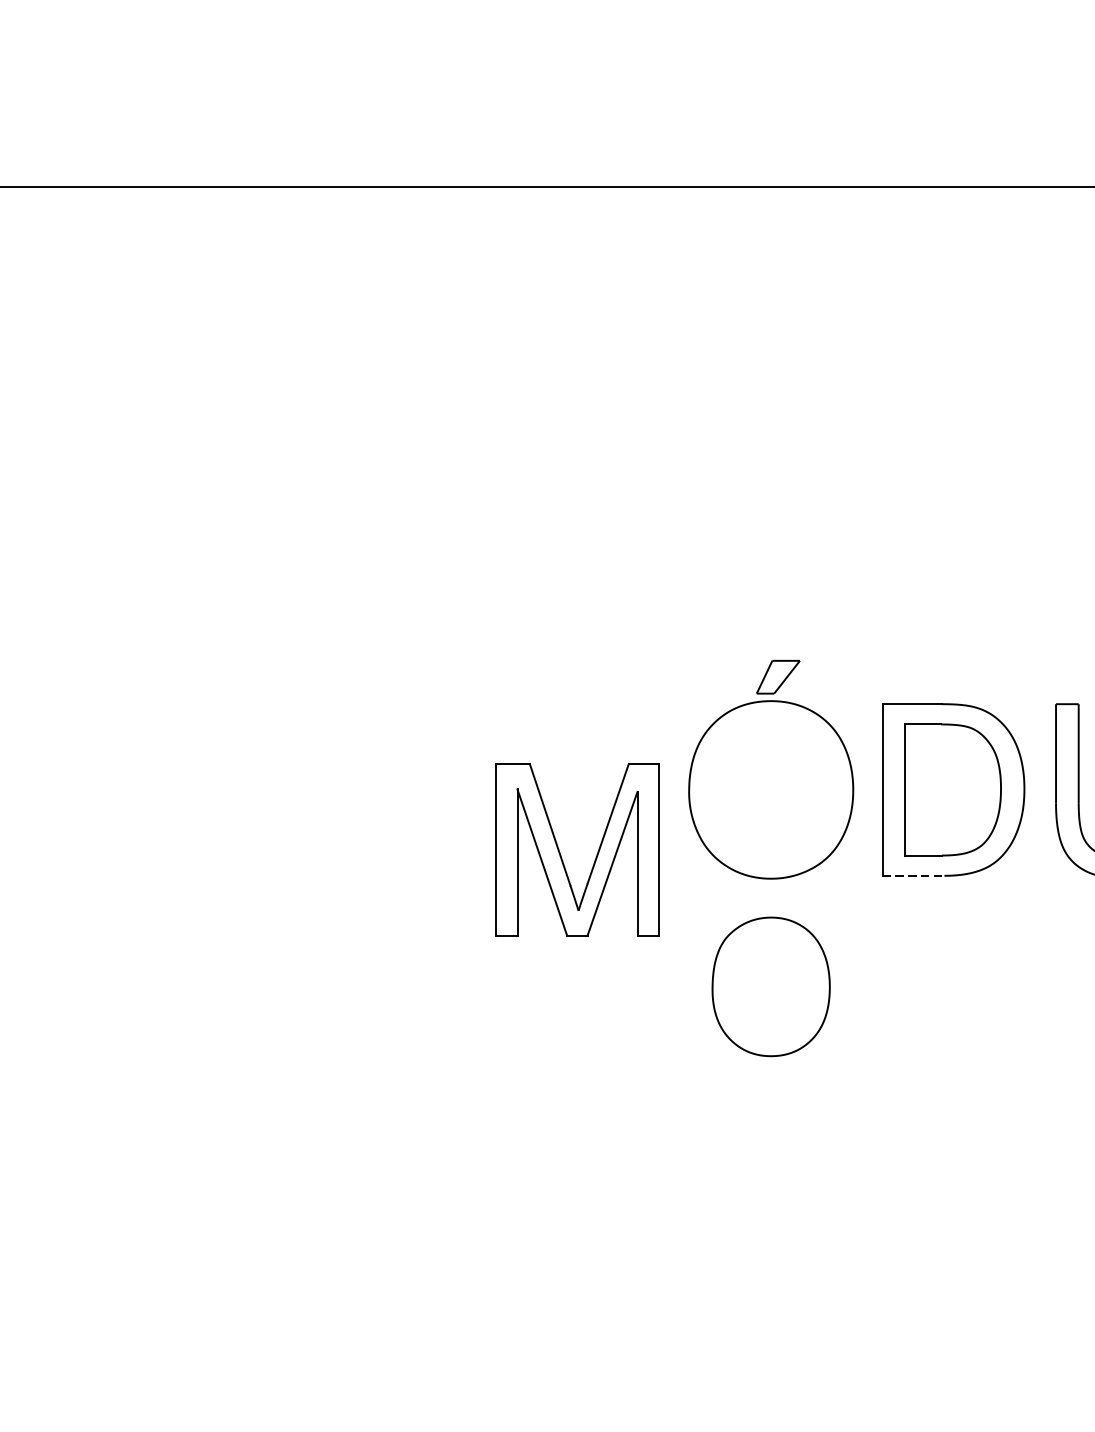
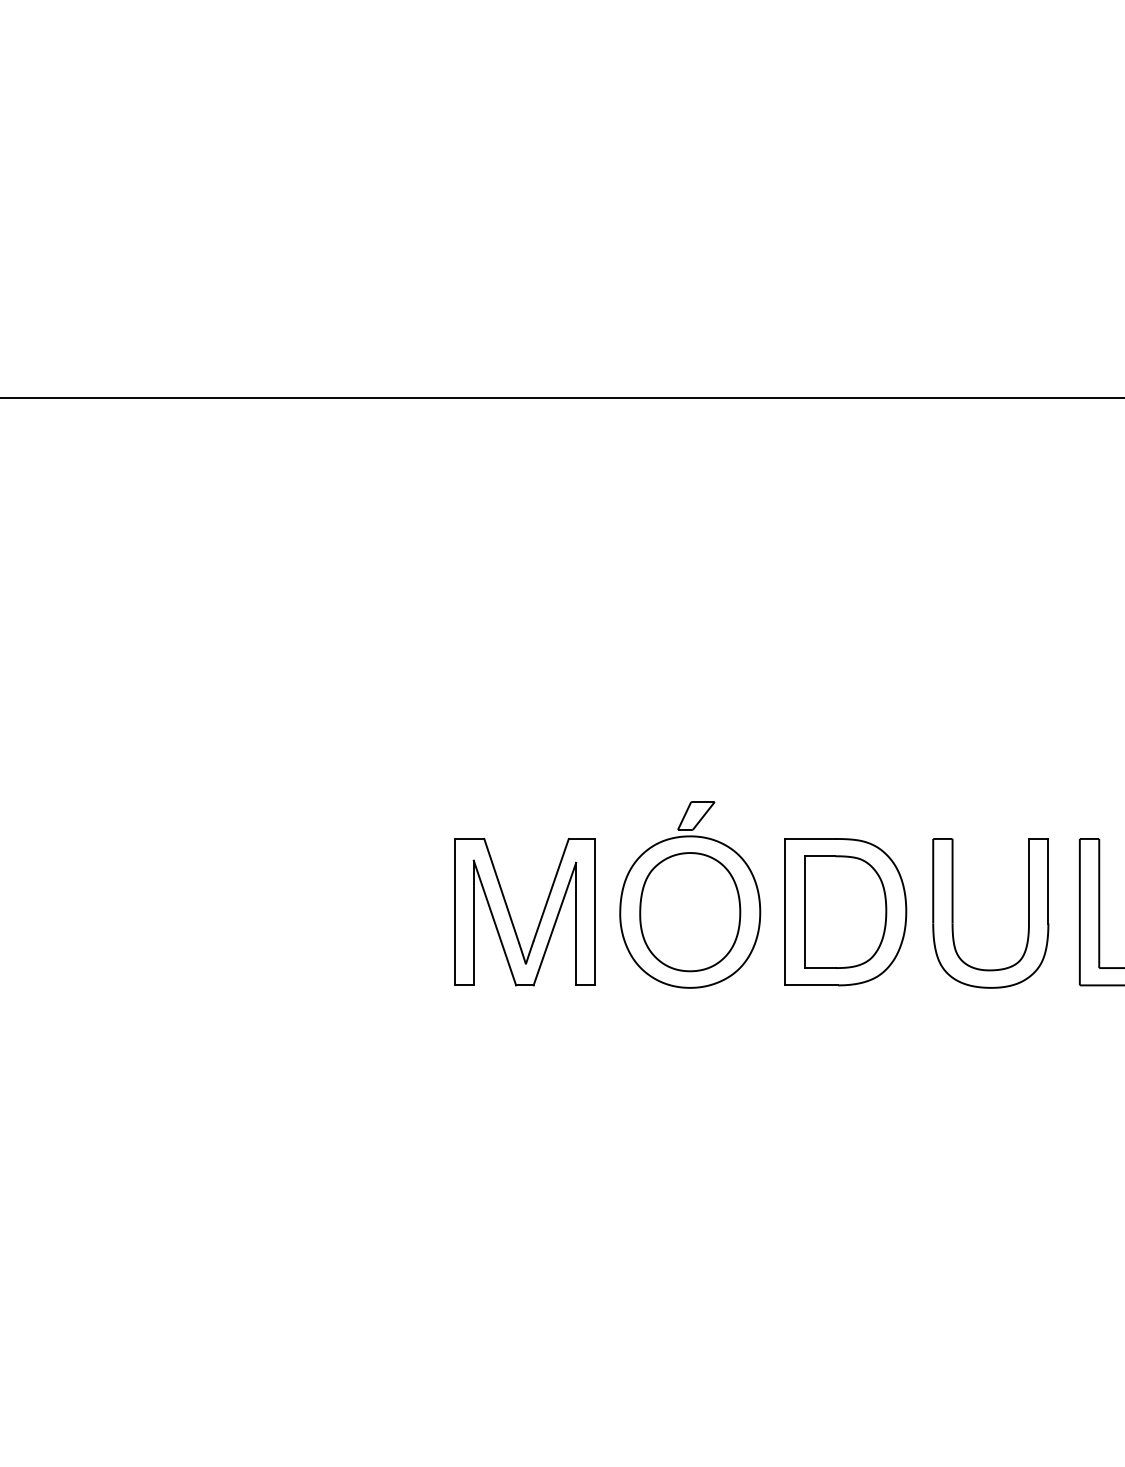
part: (561, 854) -> (511, 916), moved
line: (914, 875) -> (812, 985), dashed -> solid
part: (771, 987) -> (690, 912), moved

